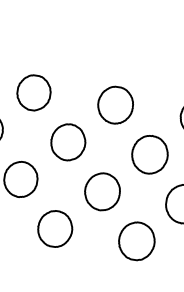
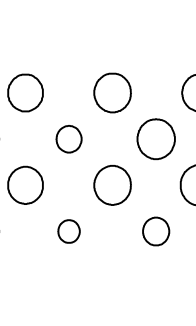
part: (67, 142) -> (68, 139), size x0.7
part: (54, 228) -> (68, 231), size x0.6
part: (136, 241) -> (155, 231), size x0.7

